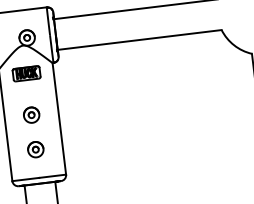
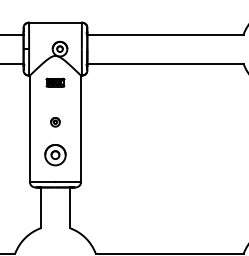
part: (26, 73) -> (55, 82), size x0.7
part: (31, 115) -> (55, 122), size x0.6
part: (35, 149) -> (55, 154), size x1.4

